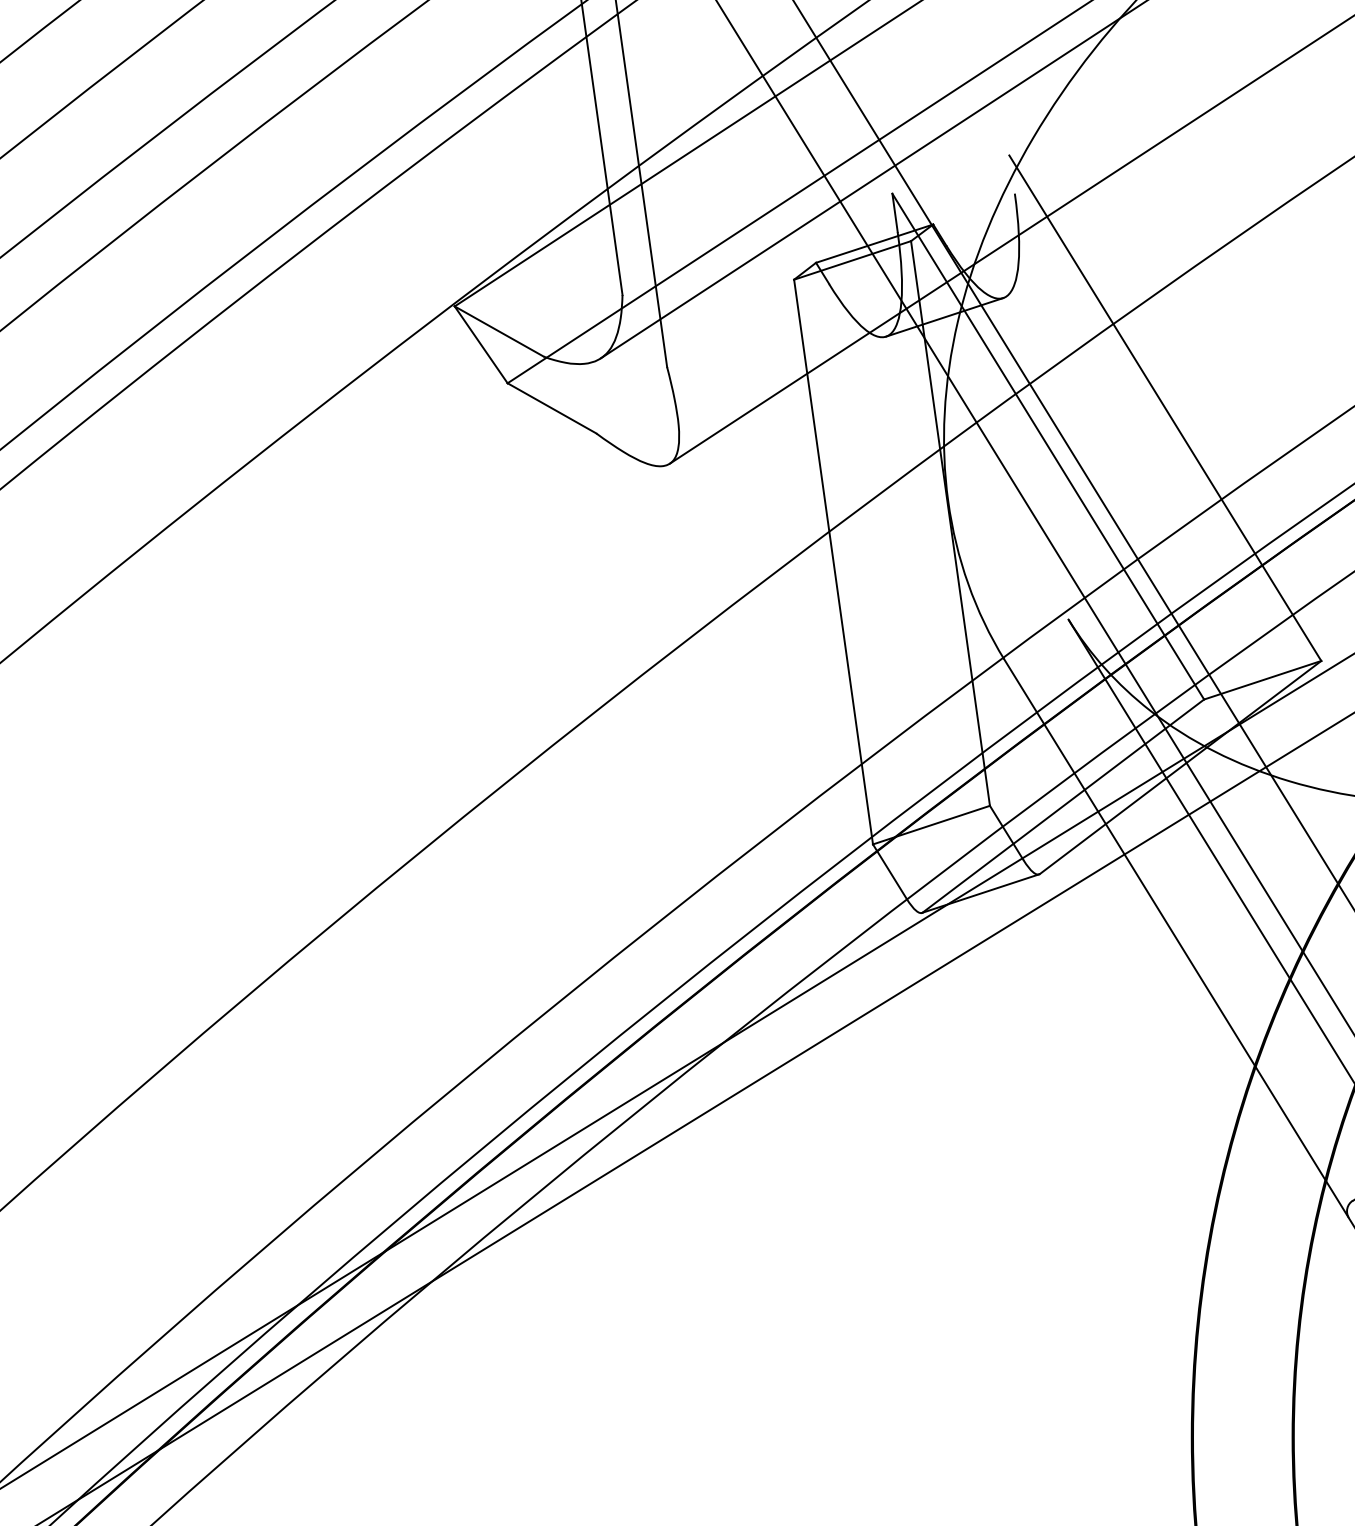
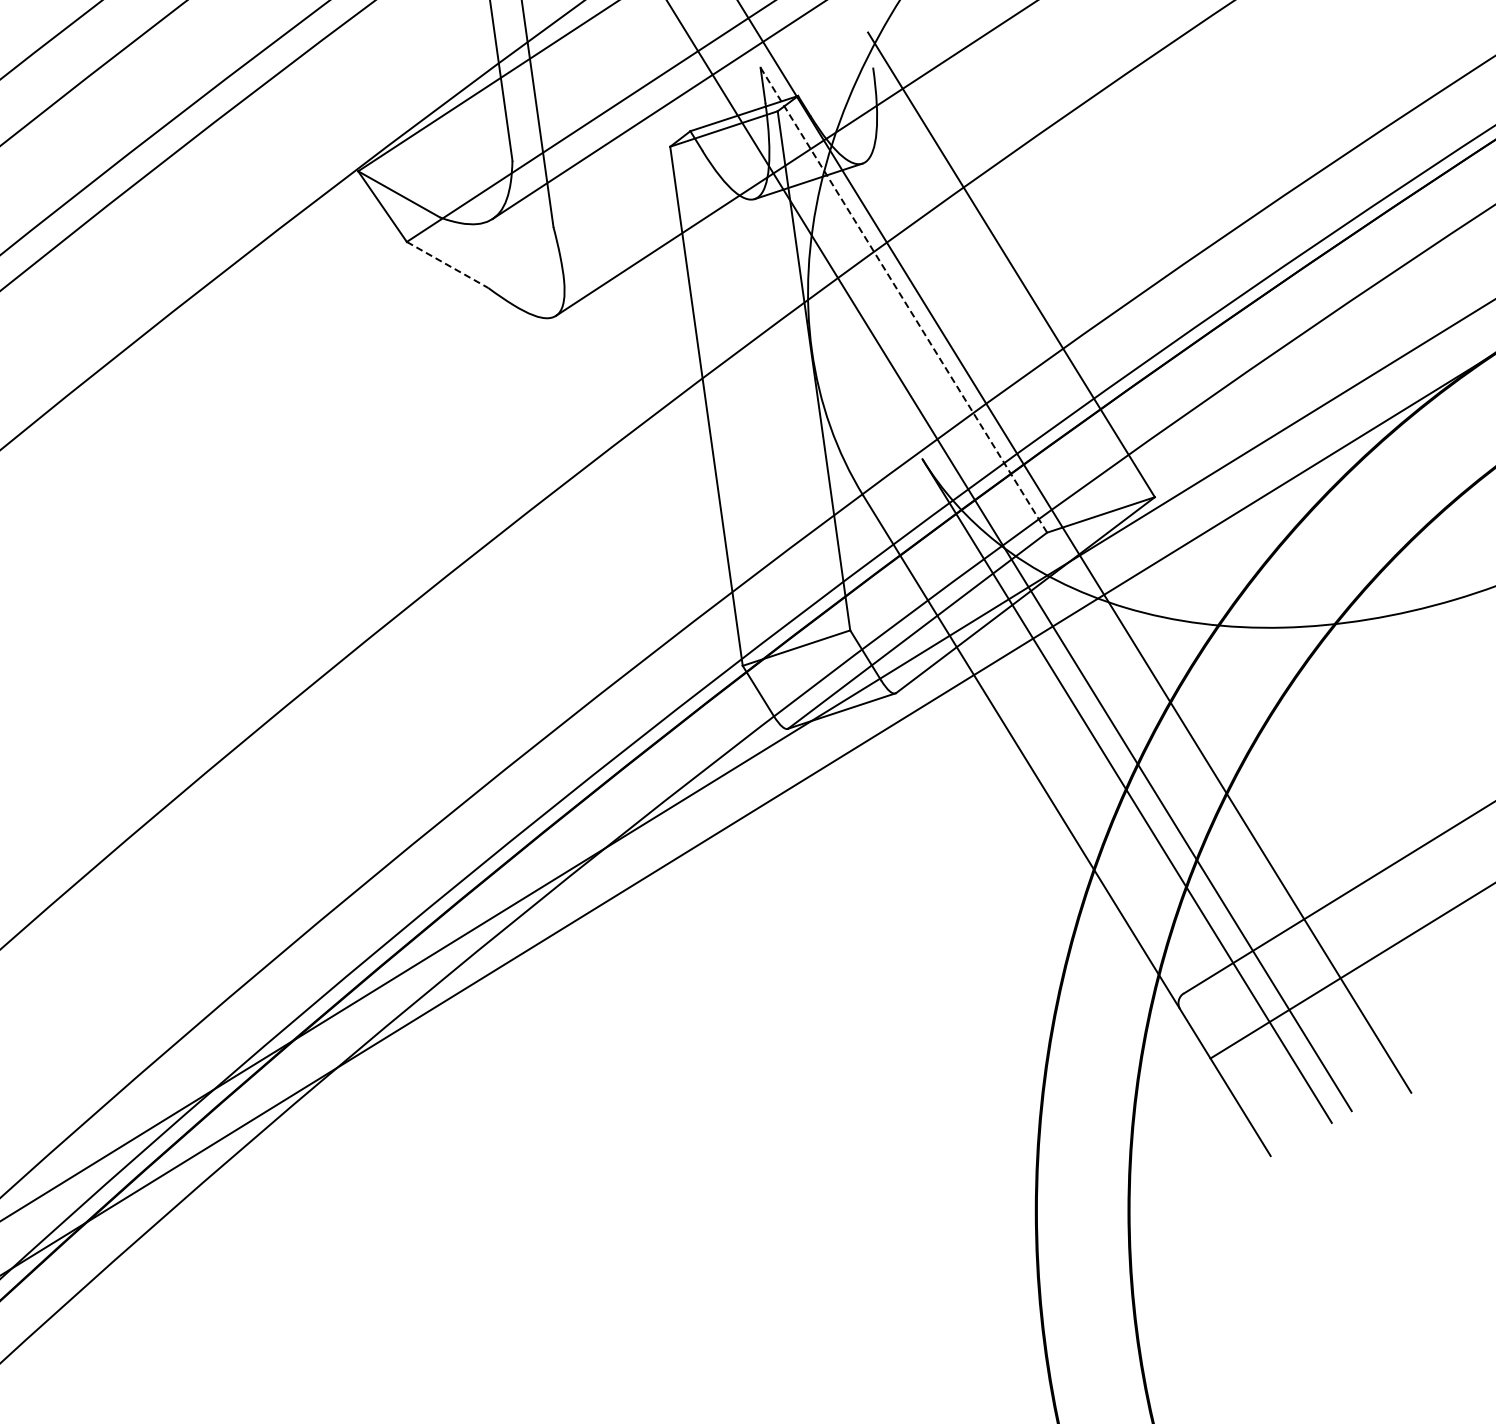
line: (551, 407) -> (447, 264), solid -> dashed
line: (1048, 446) -> (904, 300), solid -> dashed

